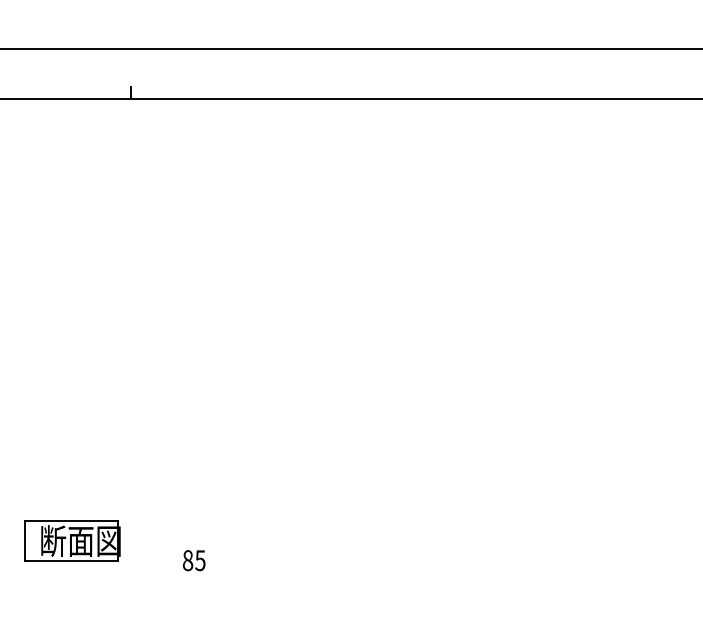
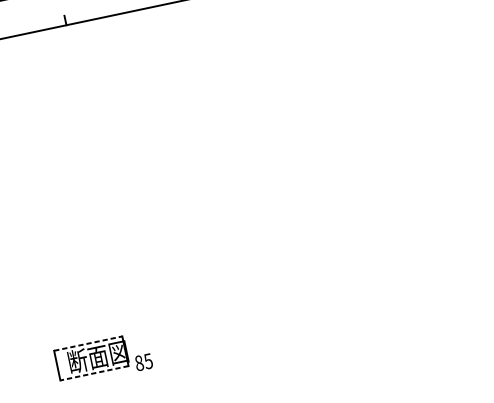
line: (72, 520) -> (88, 343), solid -> dashed
text: (194, 560) -> (144, 362), moved
line: (71, 561) -> (94, 373), solid -> dashed

